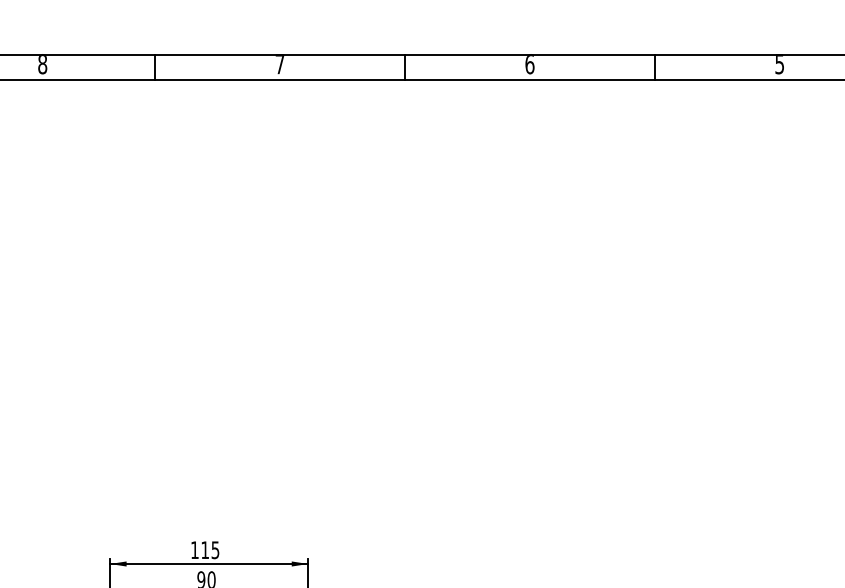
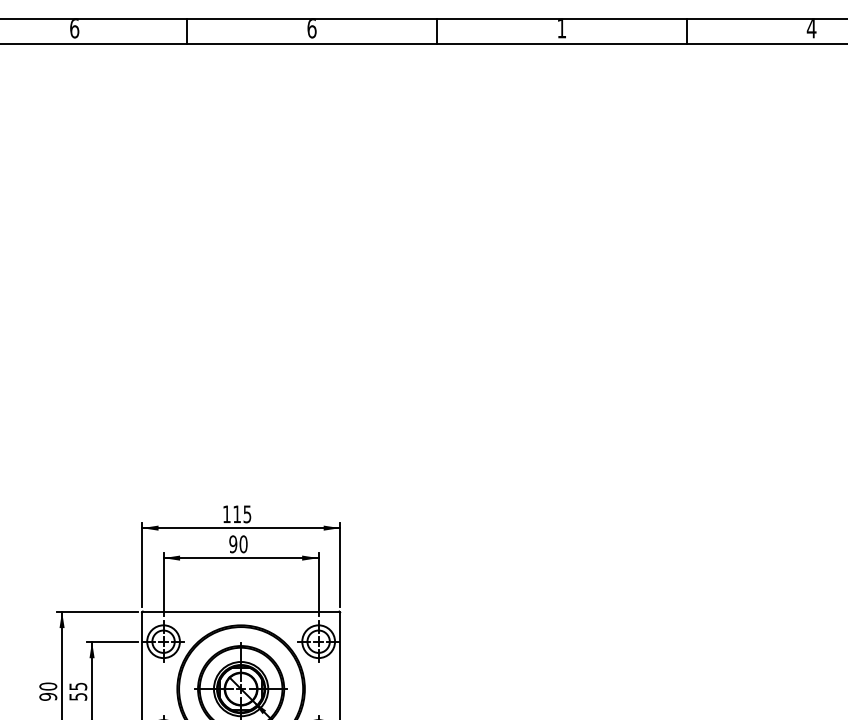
text: (42, 65) -> (74, 29), 8 -> 6
text: (279, 65) -> (311, 29), 7 -> 6
text: (529, 65) -> (561, 29), 6 -> 1
text: (779, 65) -> (811, 29), 5 -> 4

